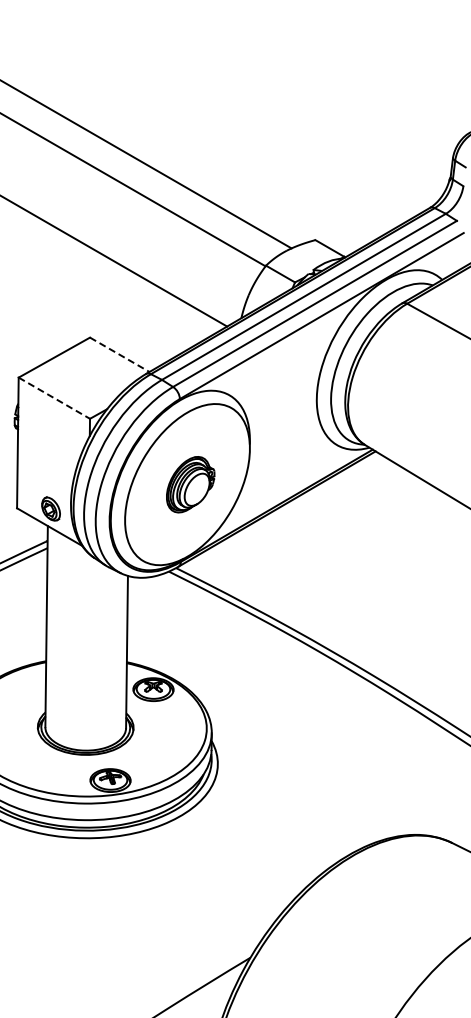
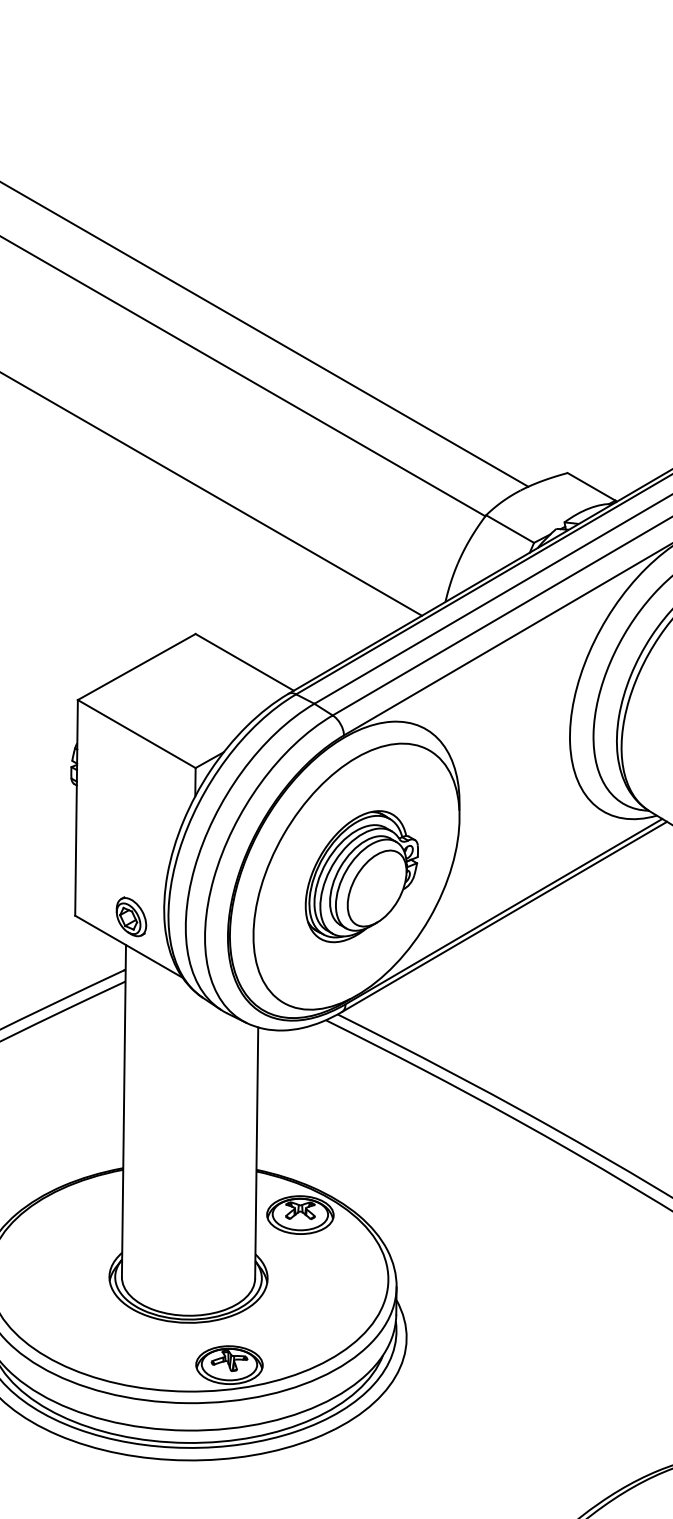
line: (120, 355) -> (245, 663), dashed -> solid
line: (54, 398) -> (136, 734), dashed -> solid
part: (190, 484) -> (361, 876), size x1.43

